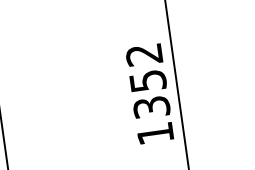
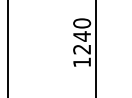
text: (148, 81) -> (82, 36), 1352 -> 1240

